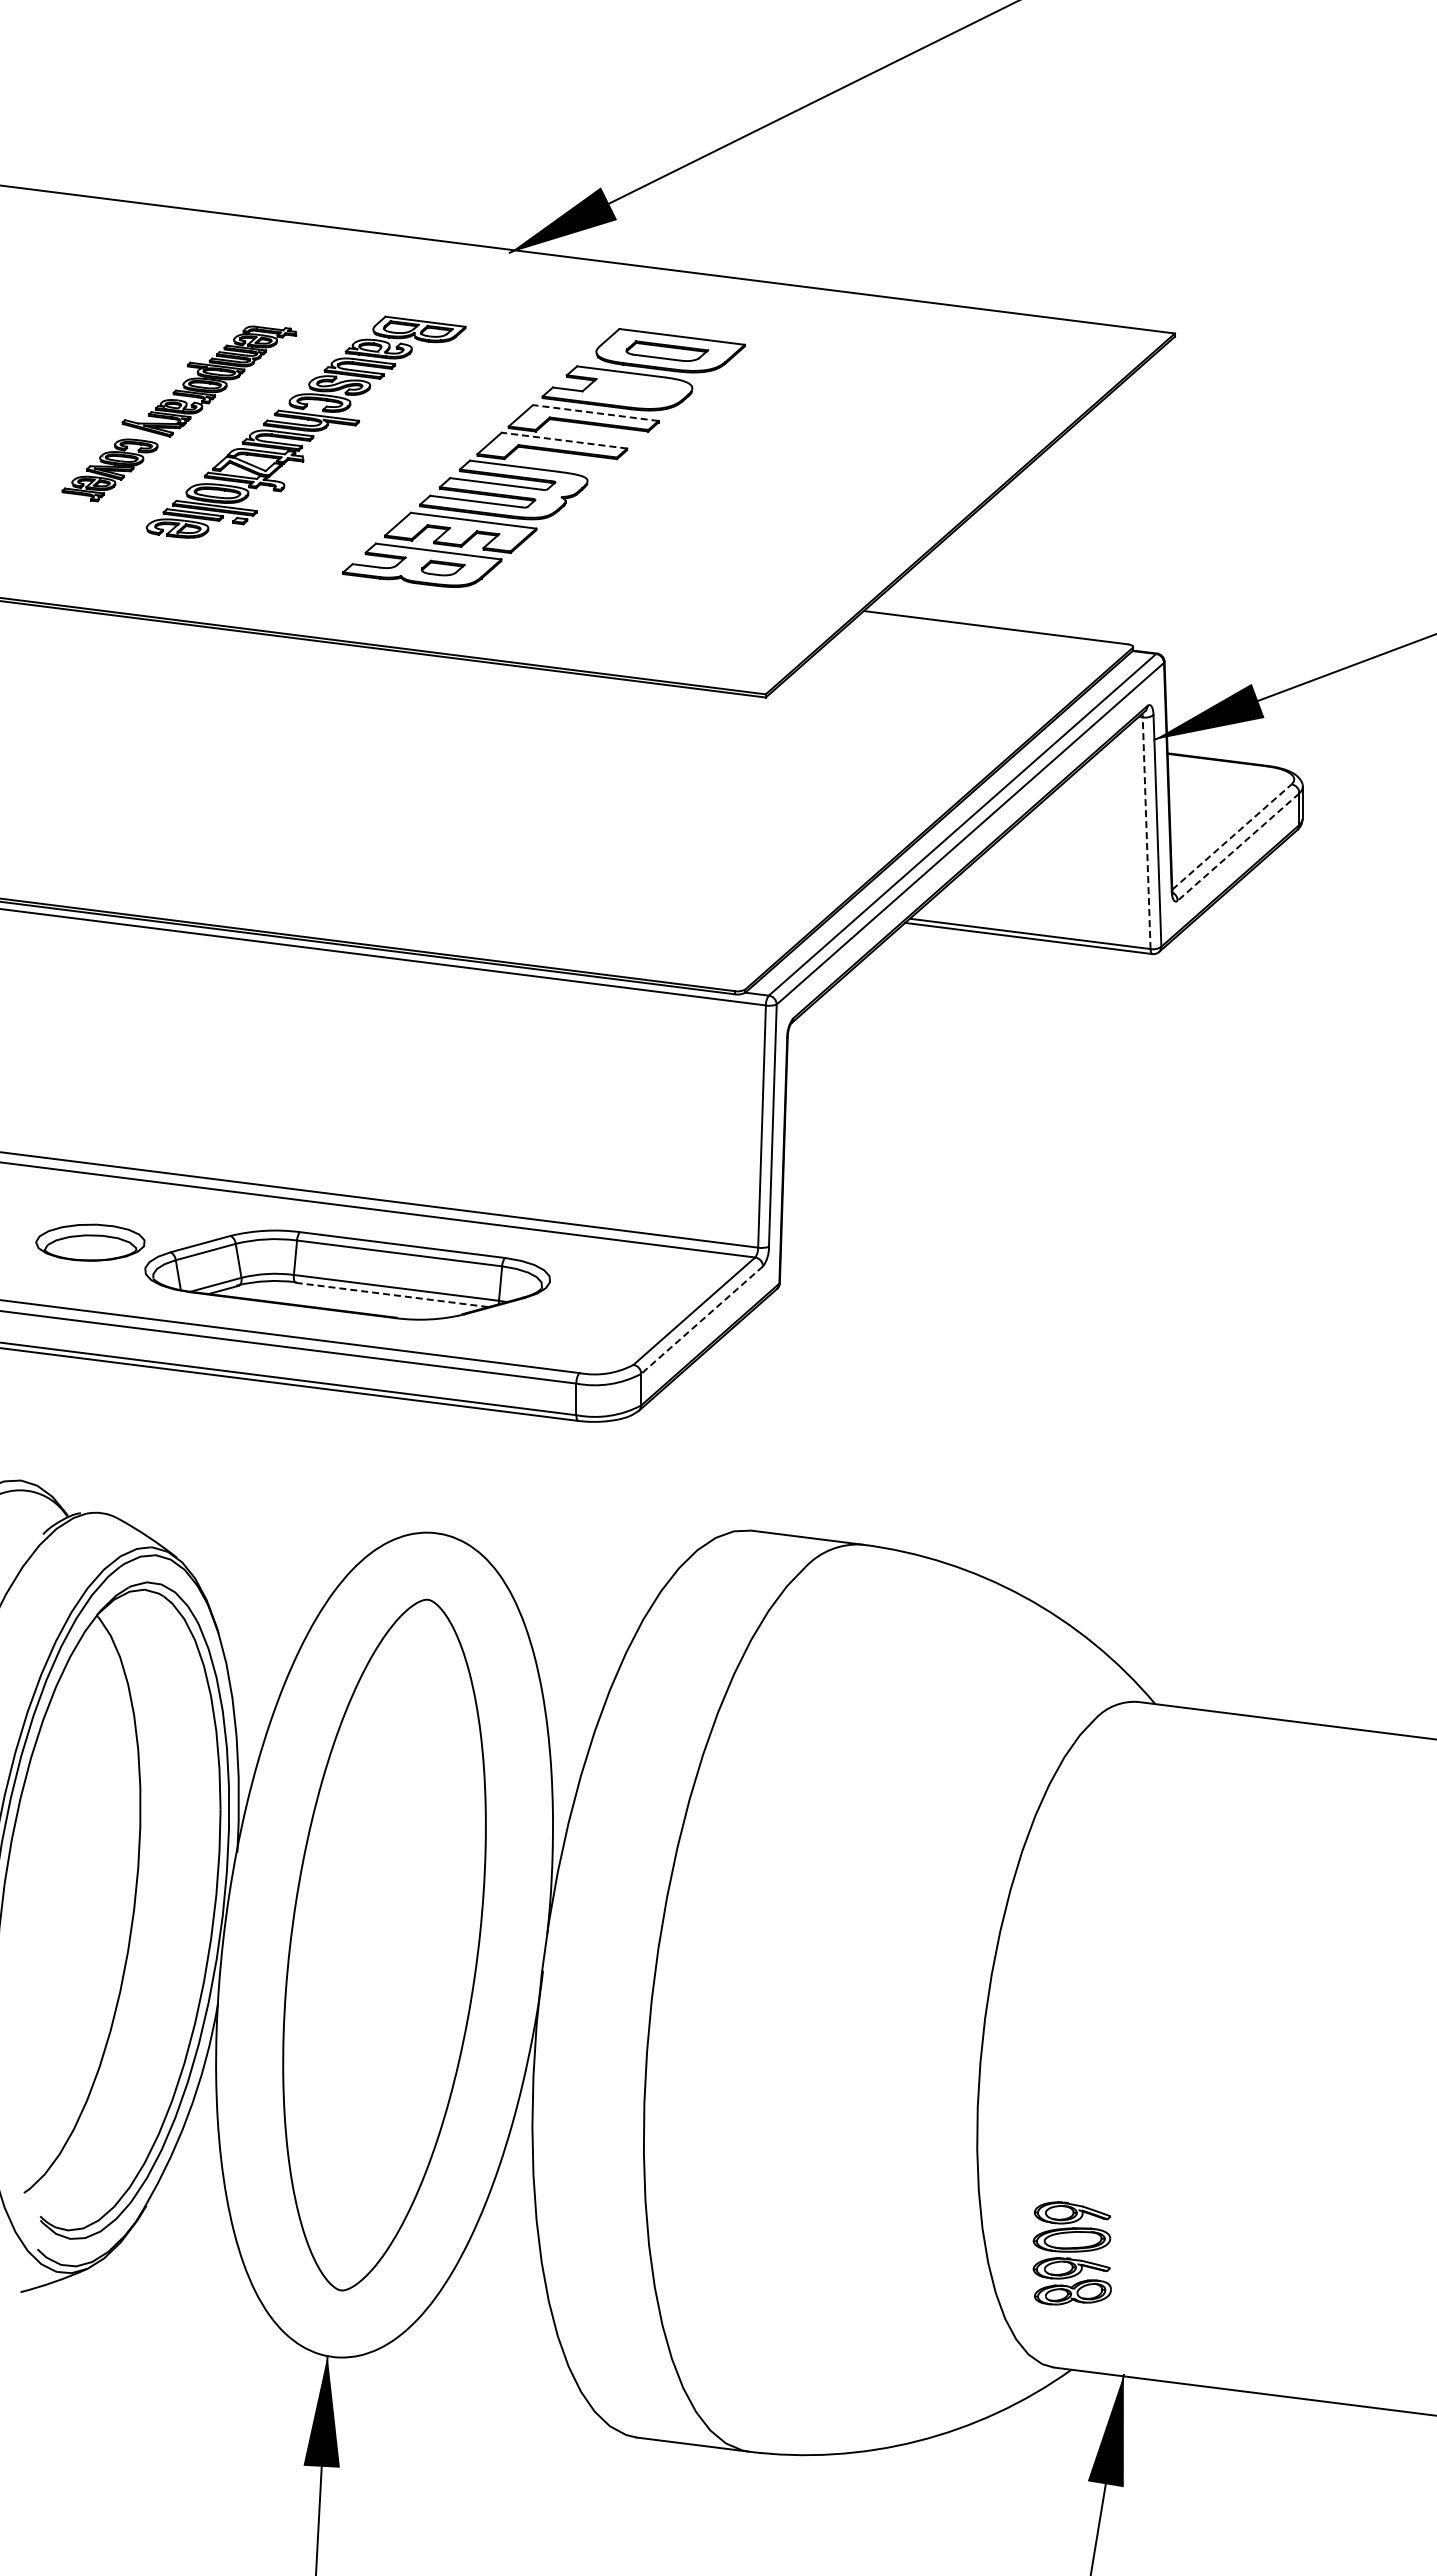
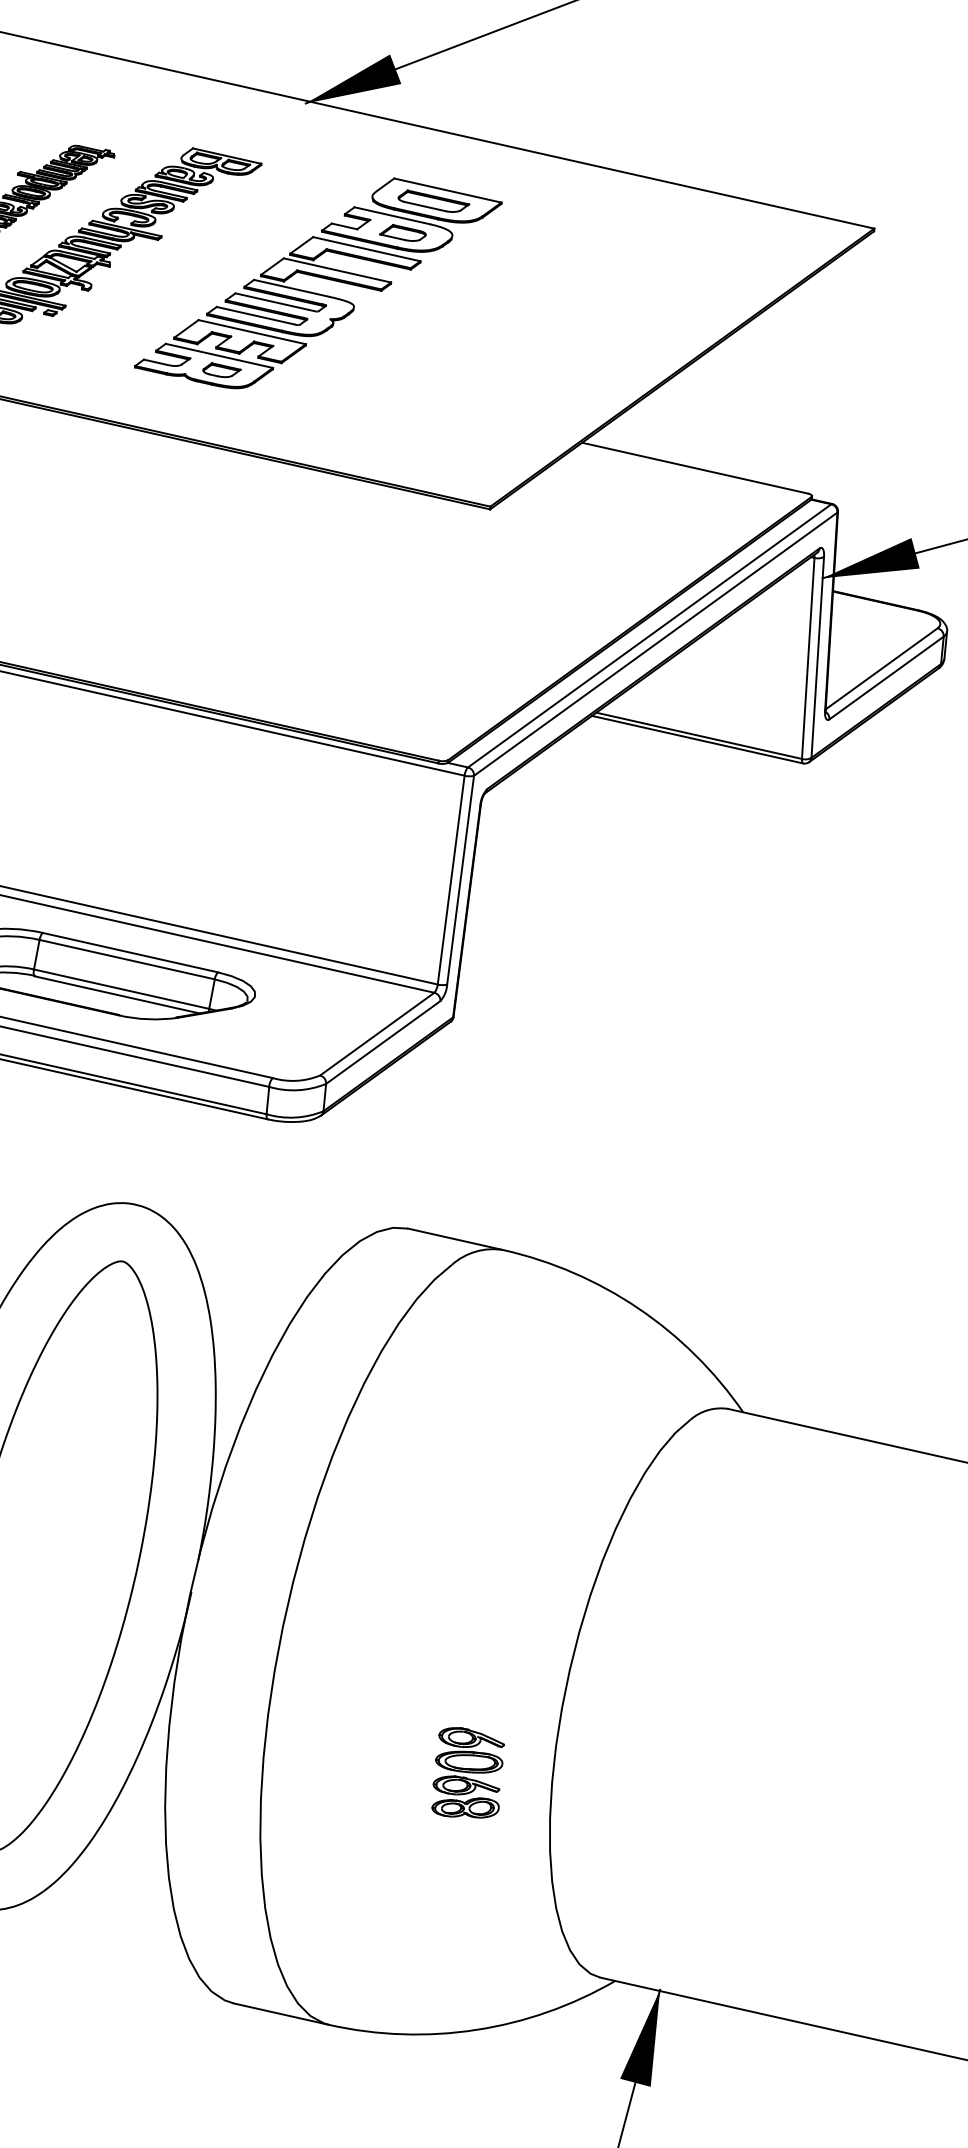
part: (635, 390) -> (403, 233), added
line: (595, 412) -> (366, 248), dashed -> solid
line: (563, 440) -> (336, 270), dashed -> solid
line: (1146, 833) -> (808, 658), dashed -> solid
line: (1231, 837) -> (881, 669), dashed -> solid
line: (1238, 847) -> (886, 678), dashed -> solid
line: (392, 1295) -> (117, 995), dashed -> solid
line: (701, 1320) -> (382, 1042), dashed -> solid
part: (1071, 2253) -> (467, 1773), moved

